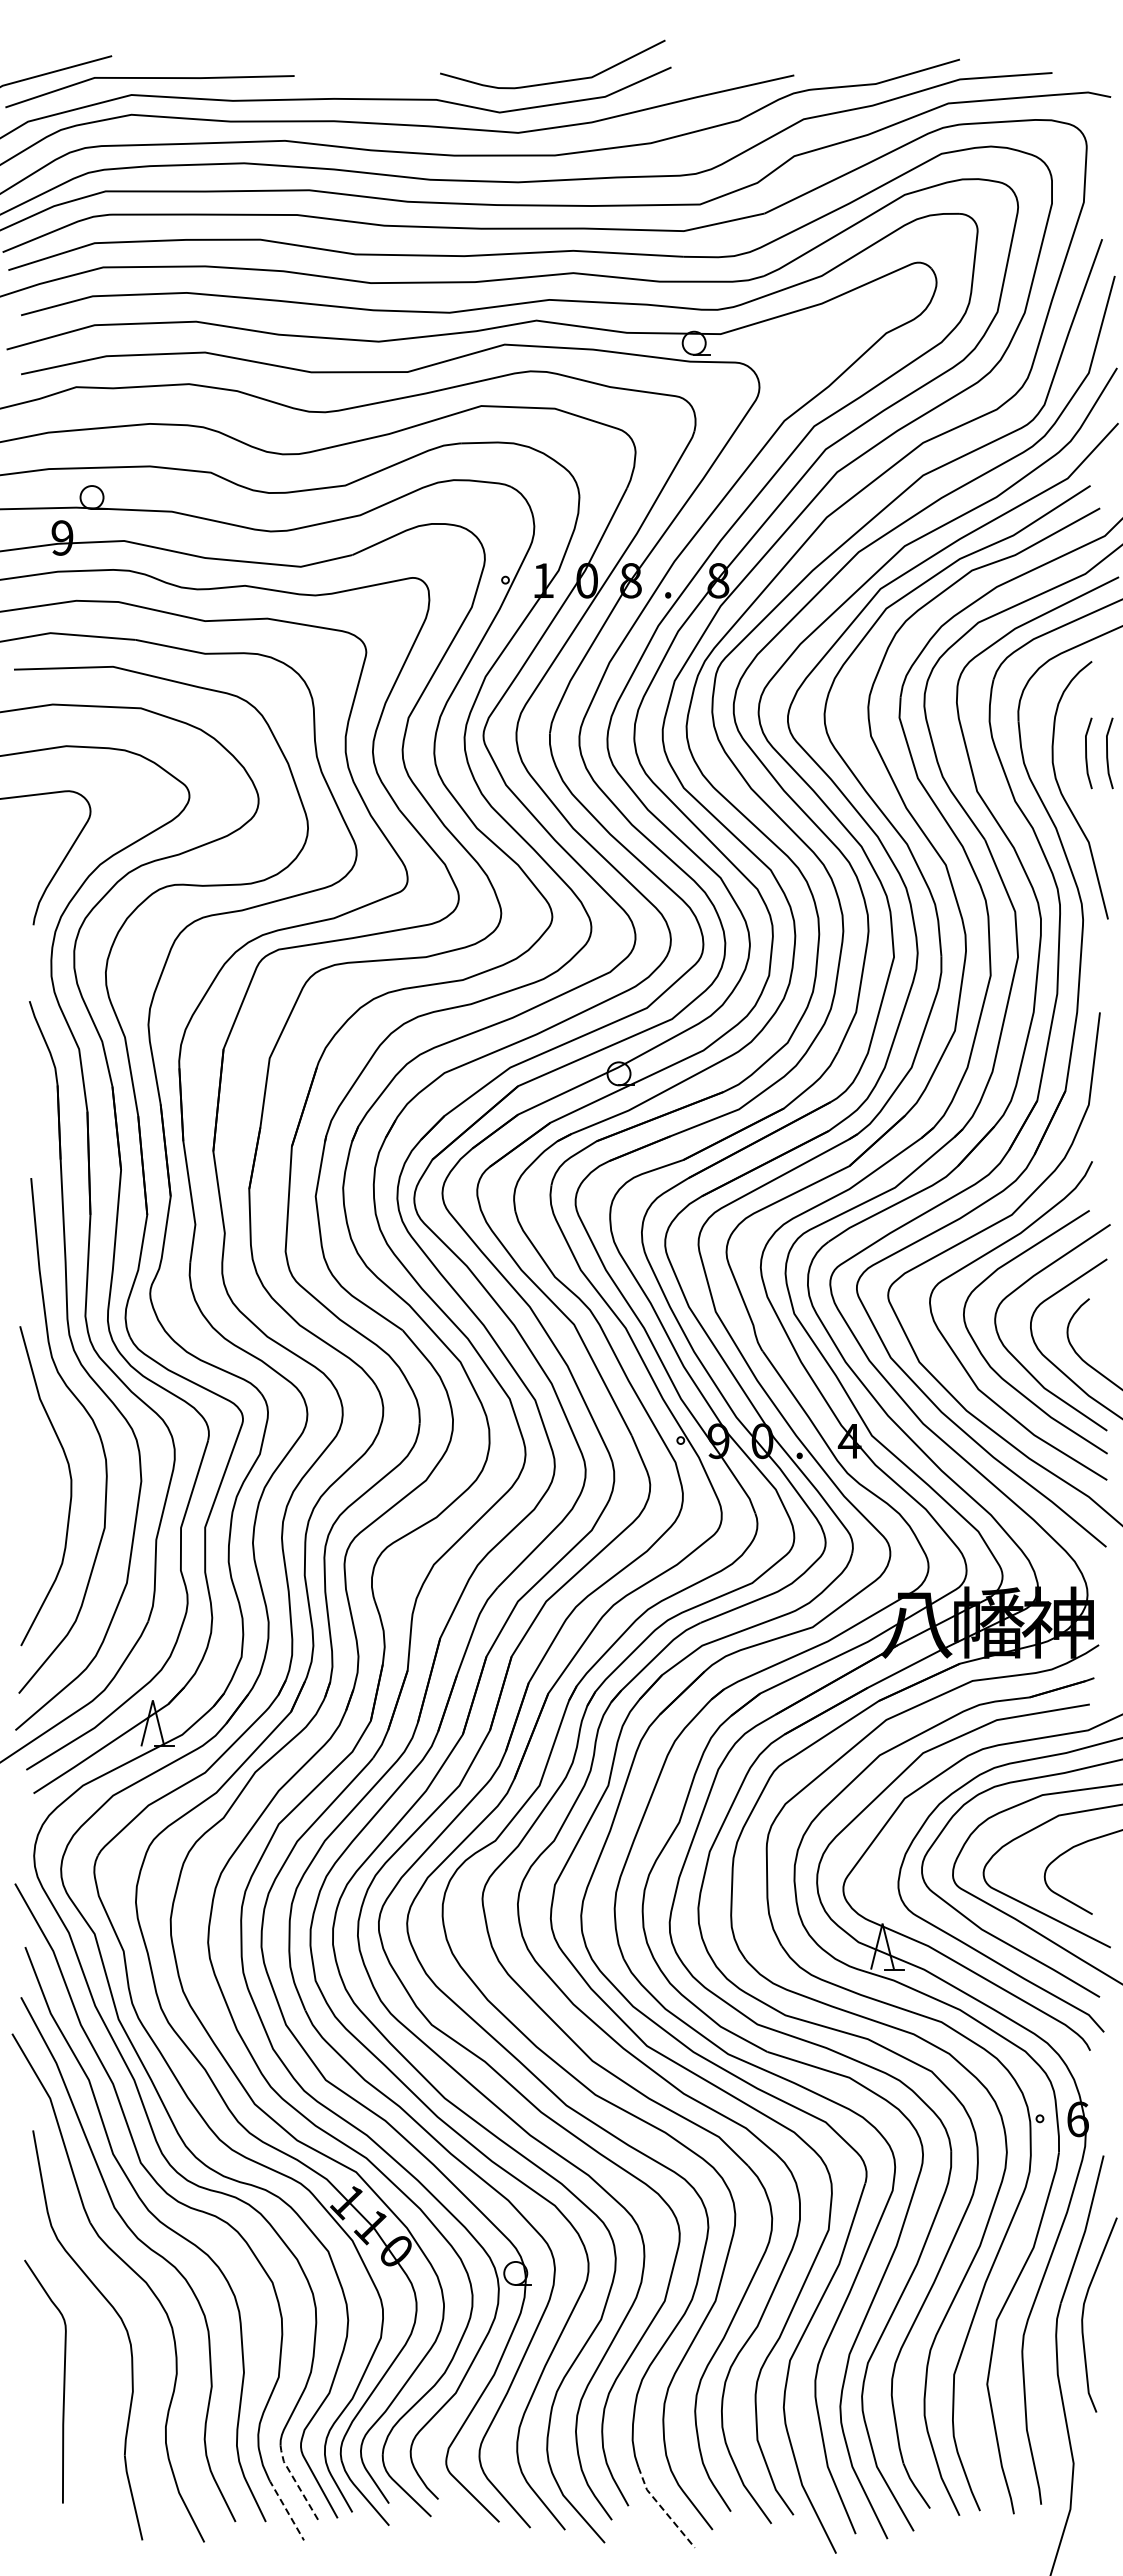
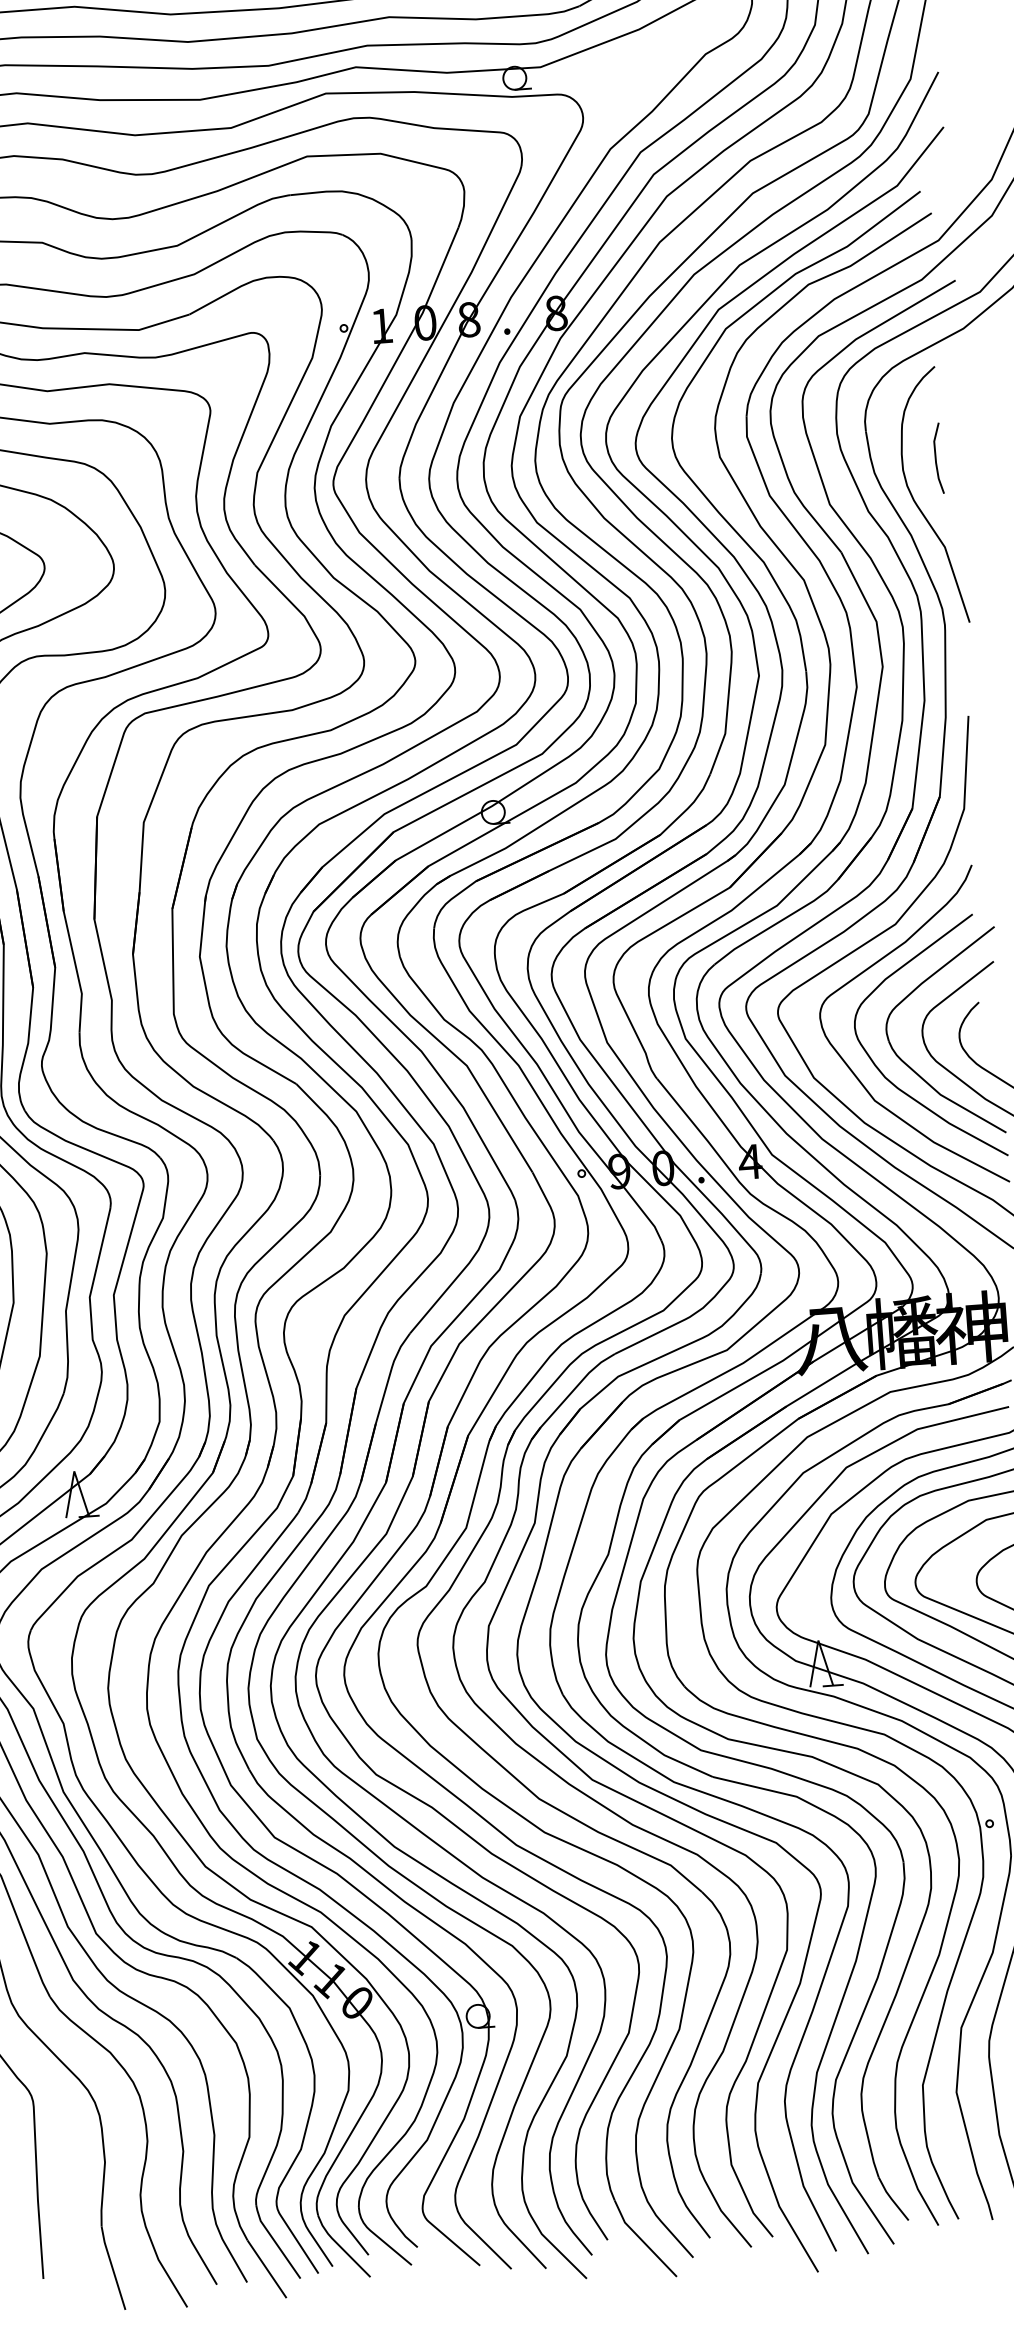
line: (1107, 753) -> (957, 457), removed
line: (296, 2483) -> (274, 2241), dashed -> solid
line: (662, 2508) -> (641, 2240), dashed -> solid
line: (286, 2510) -> (266, 2269), dashed -> solid

